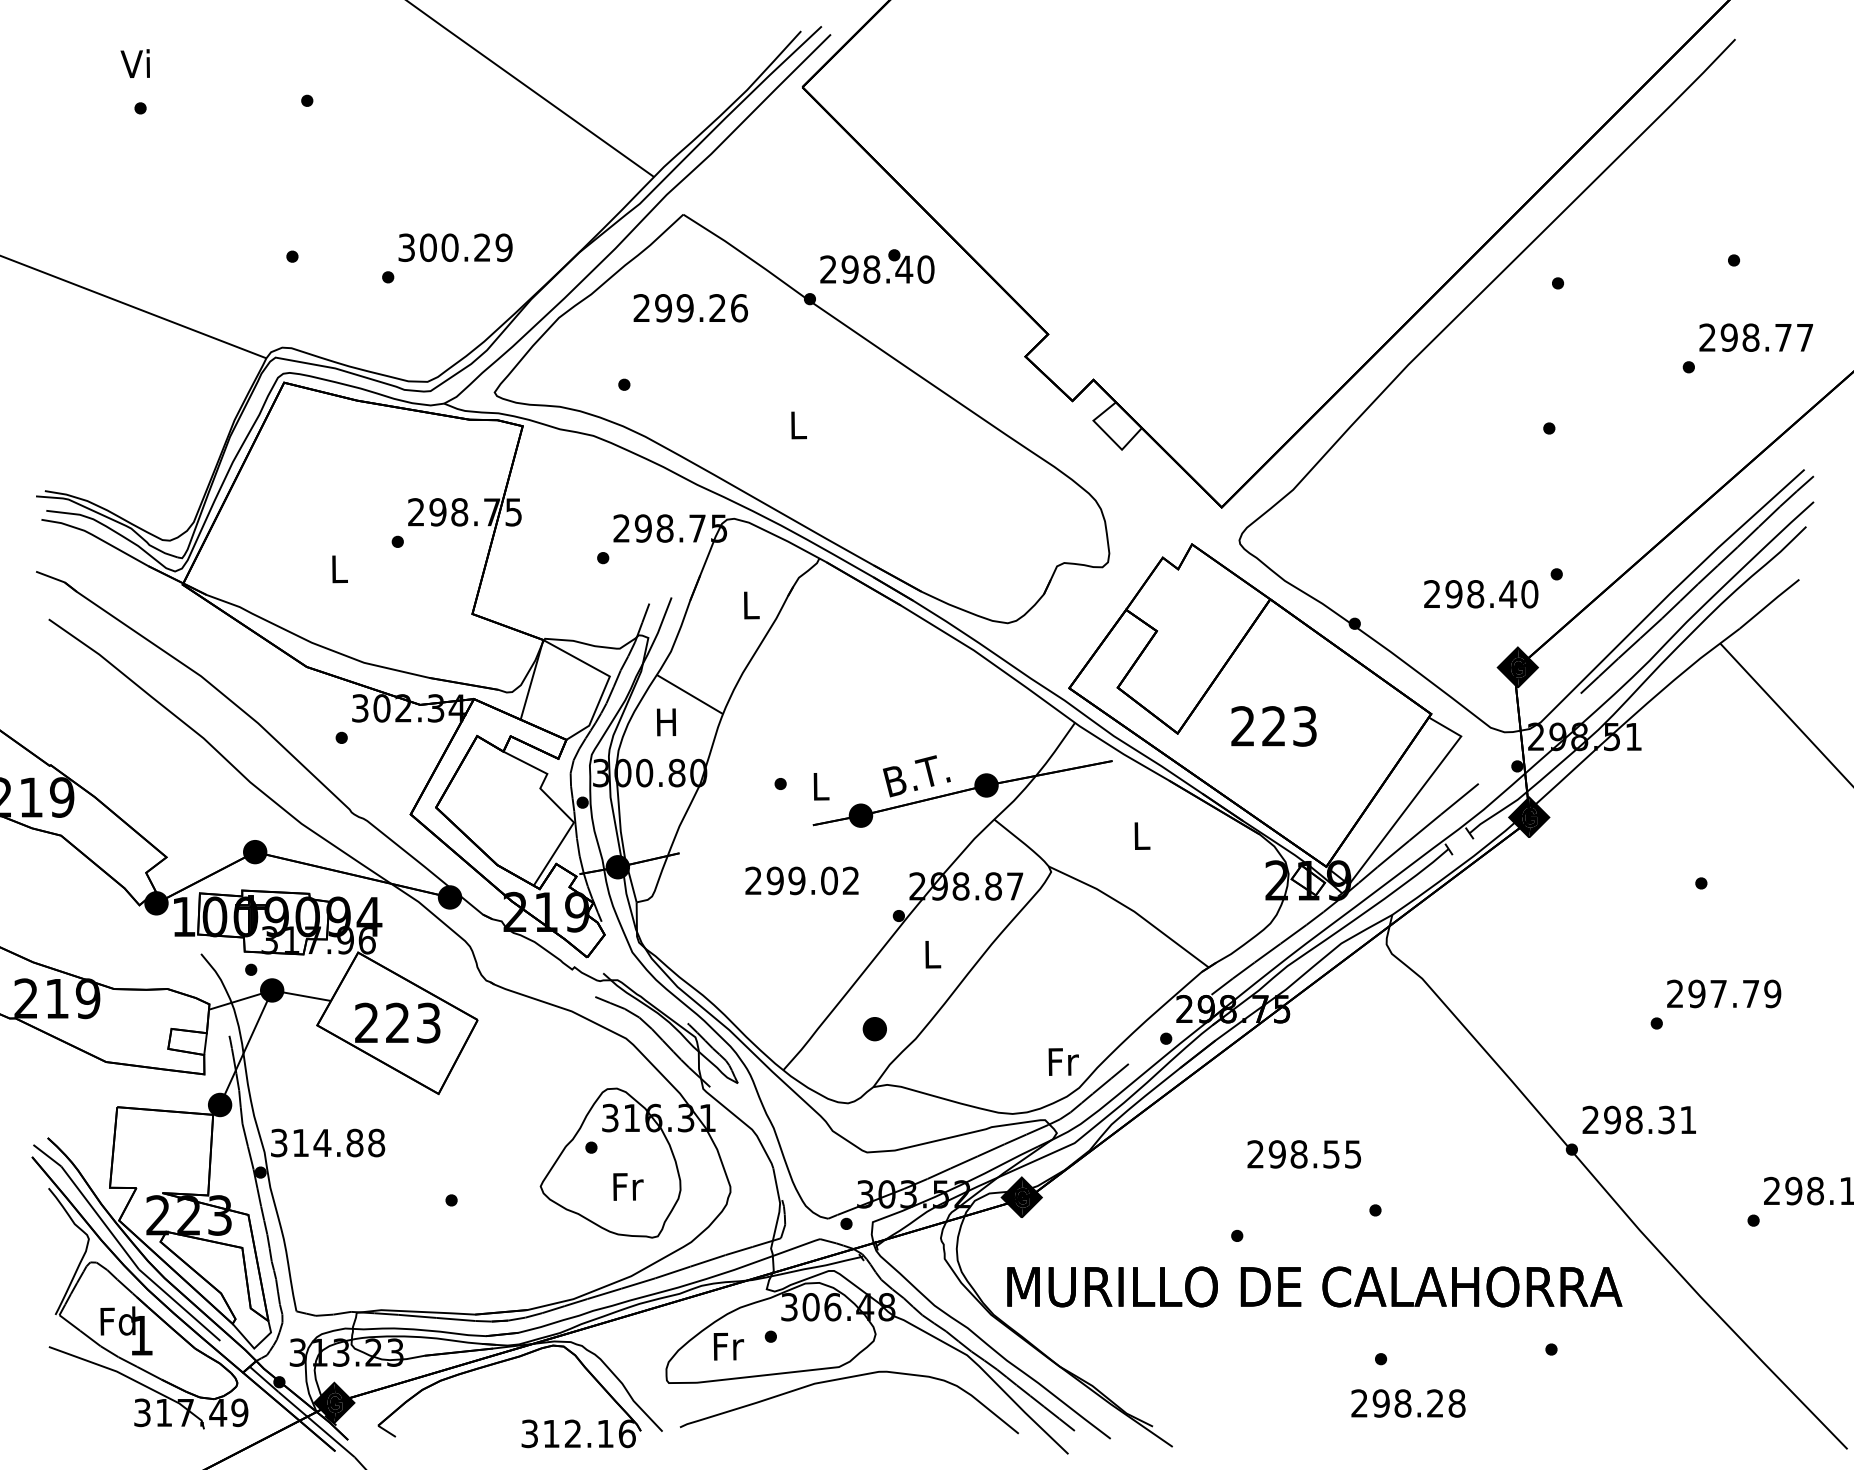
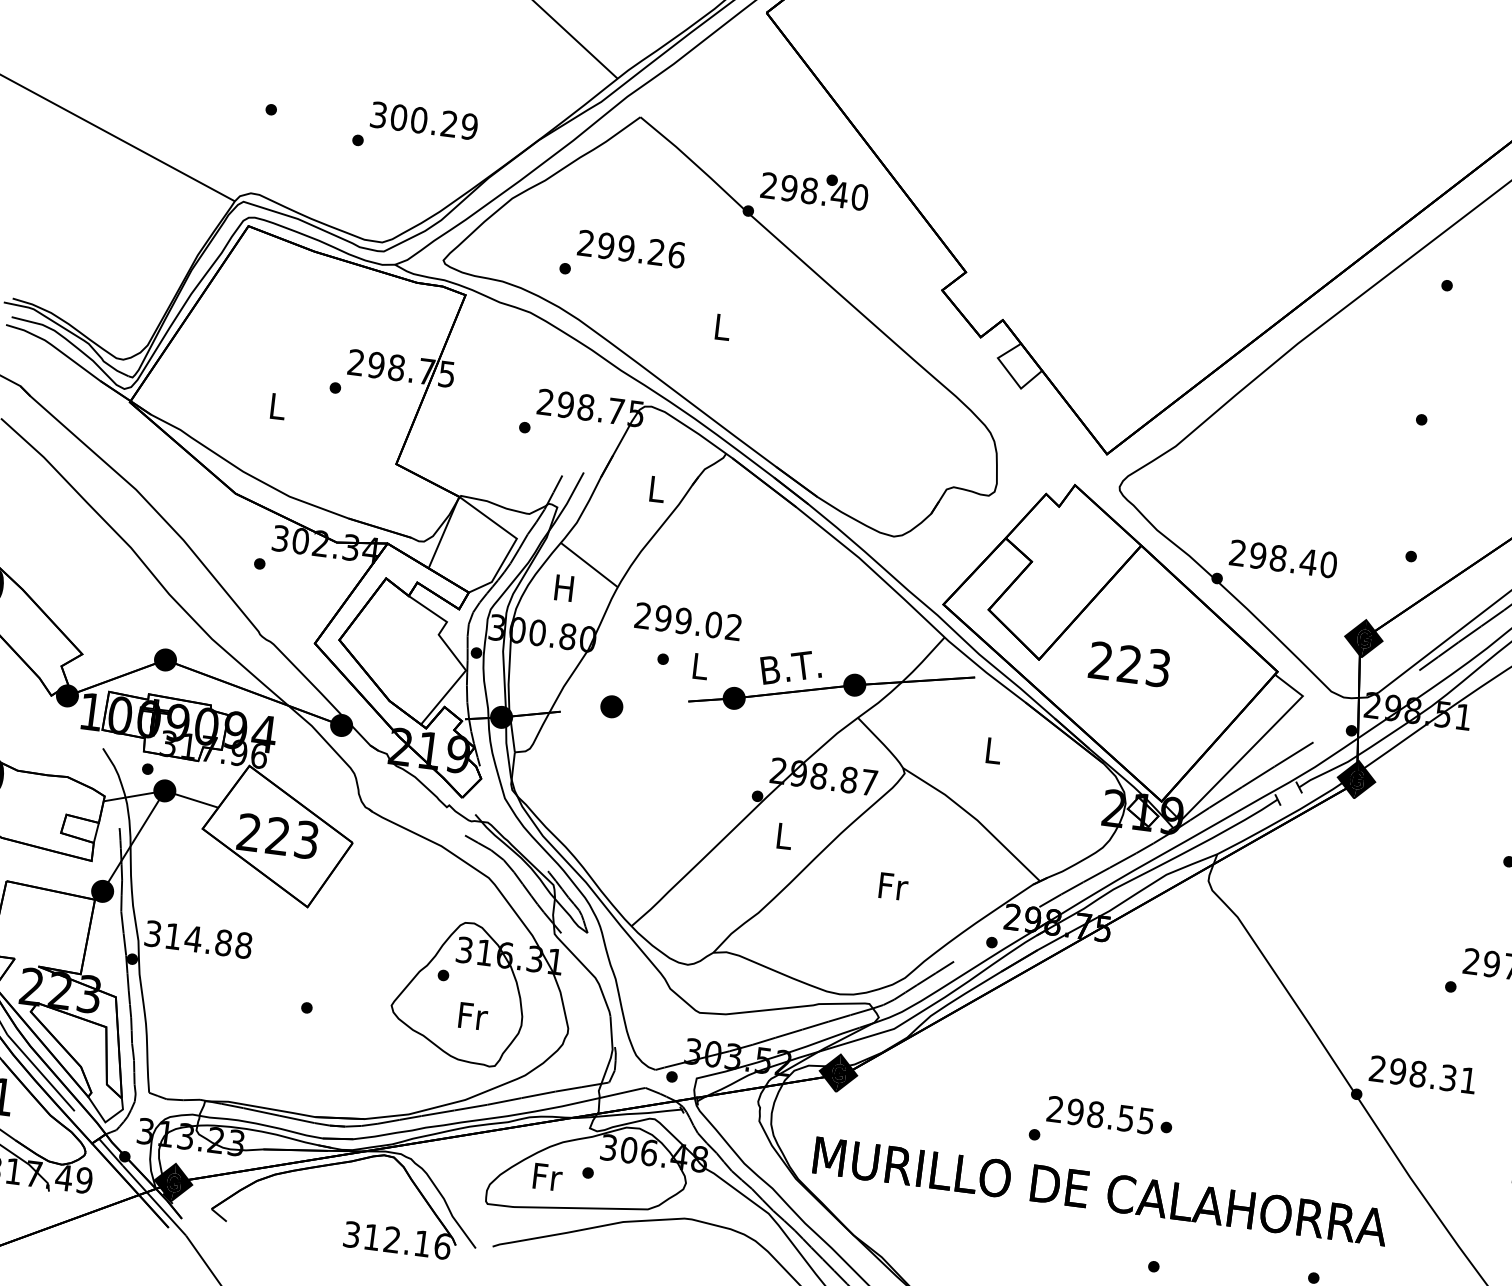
text: (690, 308) -> (631, 249), moved
text: (1481, 594) -> (1283, 559), moved
text: (801, 880) -> (687, 621), moved
part: (874, 1029) -> (611, 707), moved
text: (1063, 1061) -> (893, 886), moved
text: (1304, 1154) -> (1100, 1115), moved

